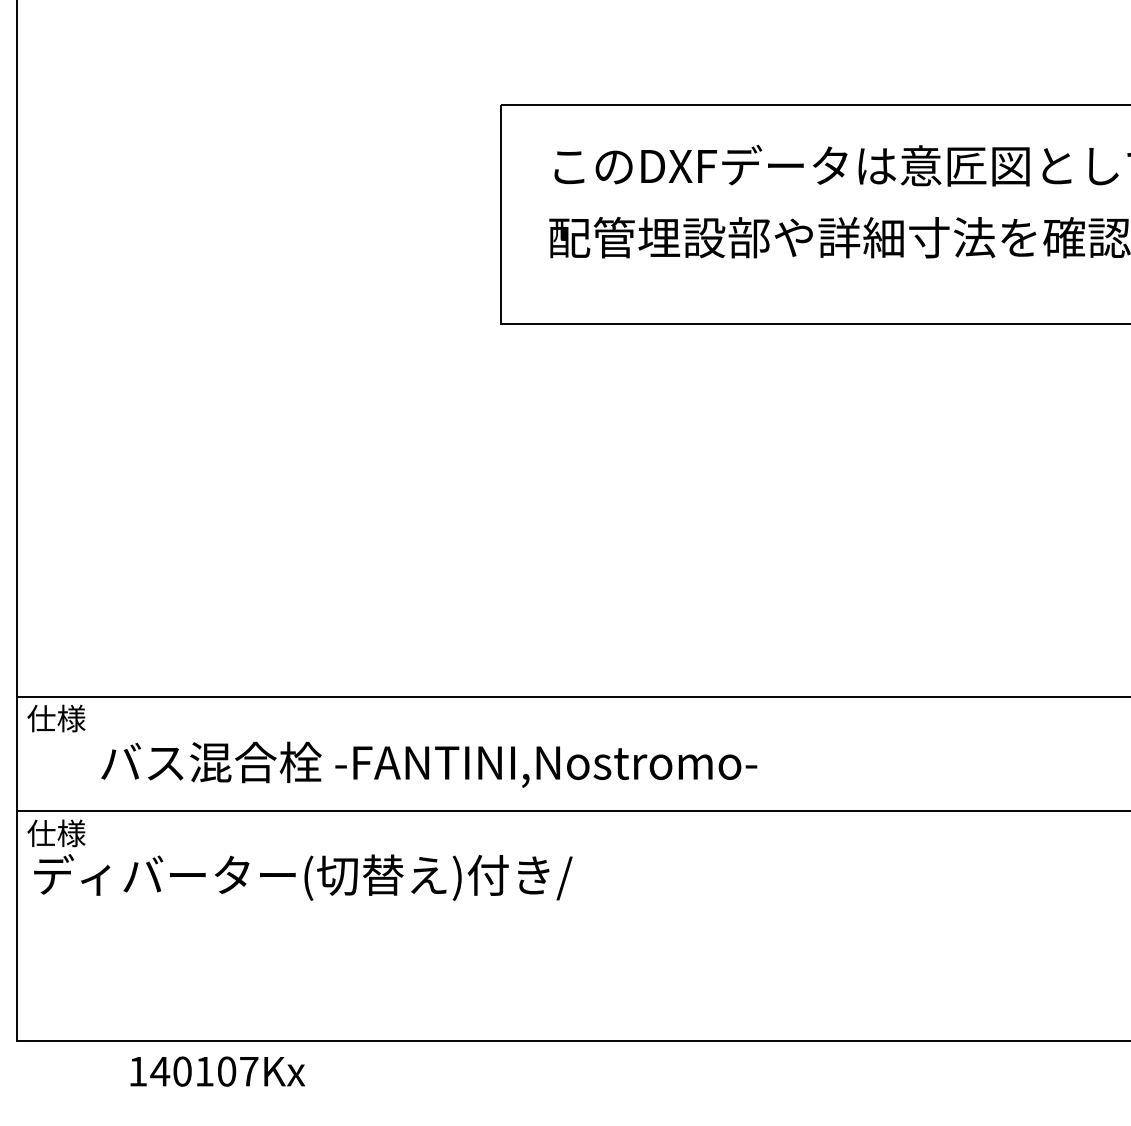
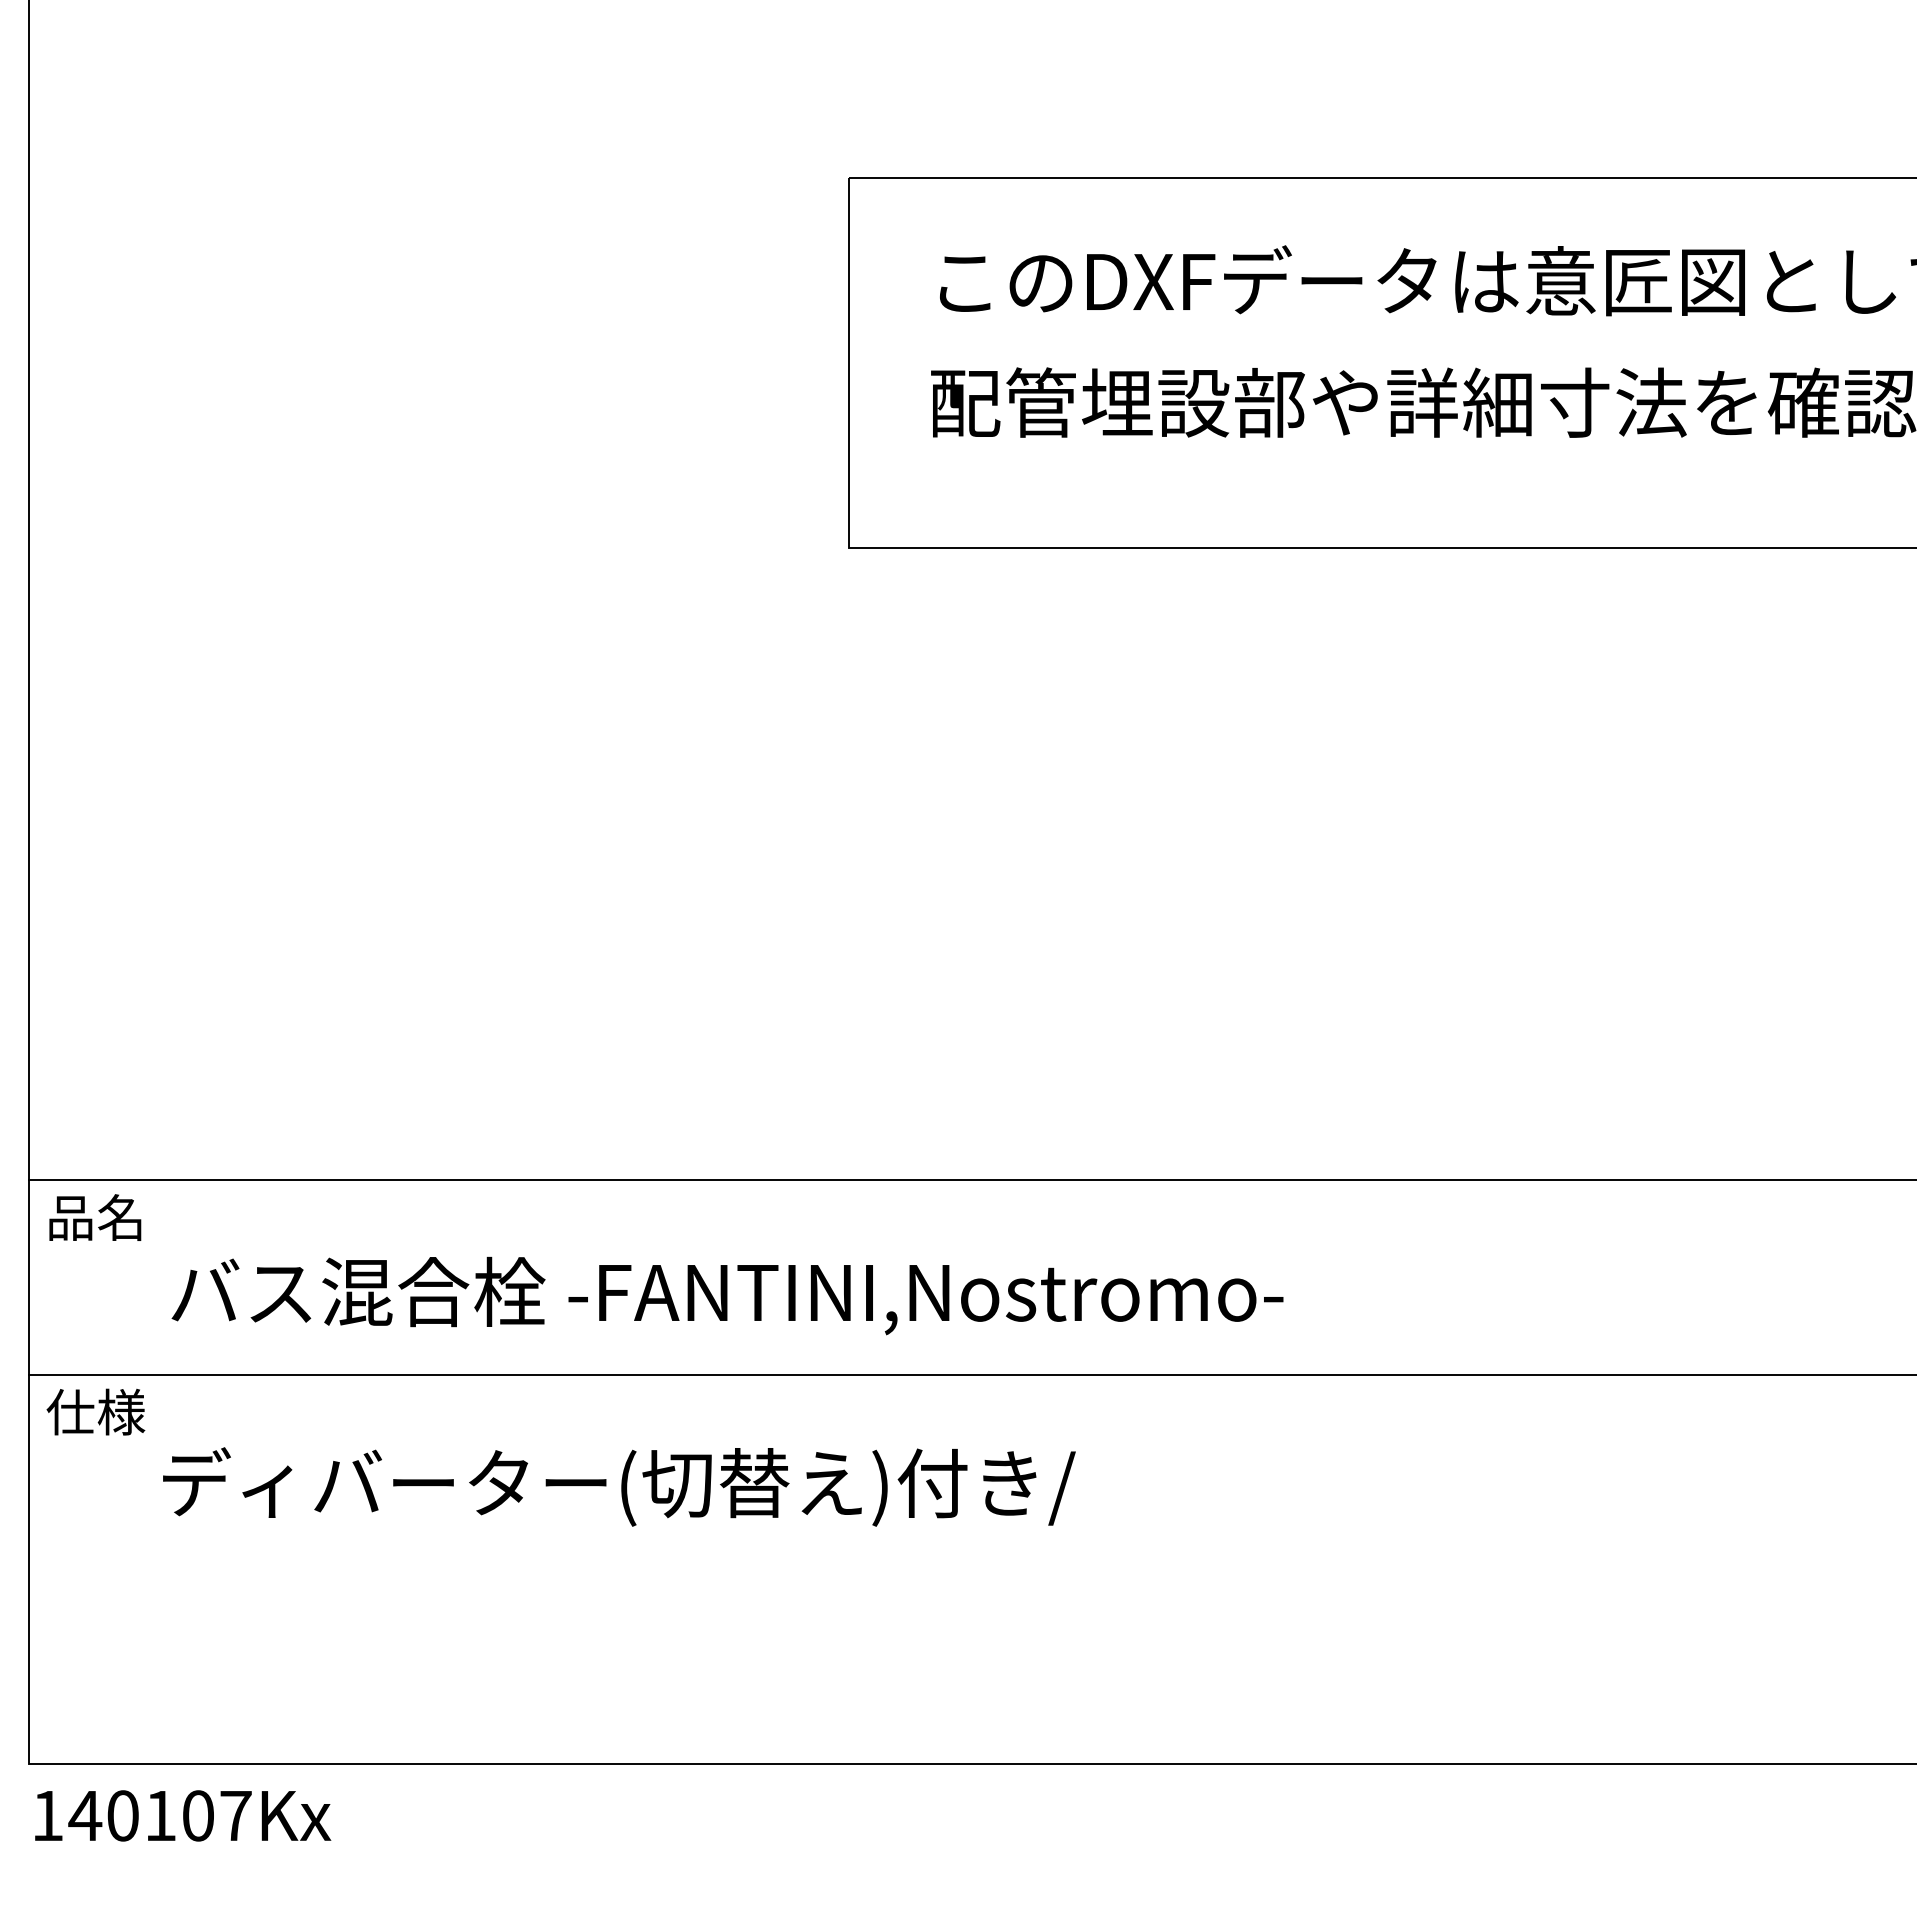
text: (56, 718) -> (95, 1217), 仕様 -> 品名
text: (303, 877) -> (619, 1486), moved
text: (217, 1071) -> (182, 1815), moved

